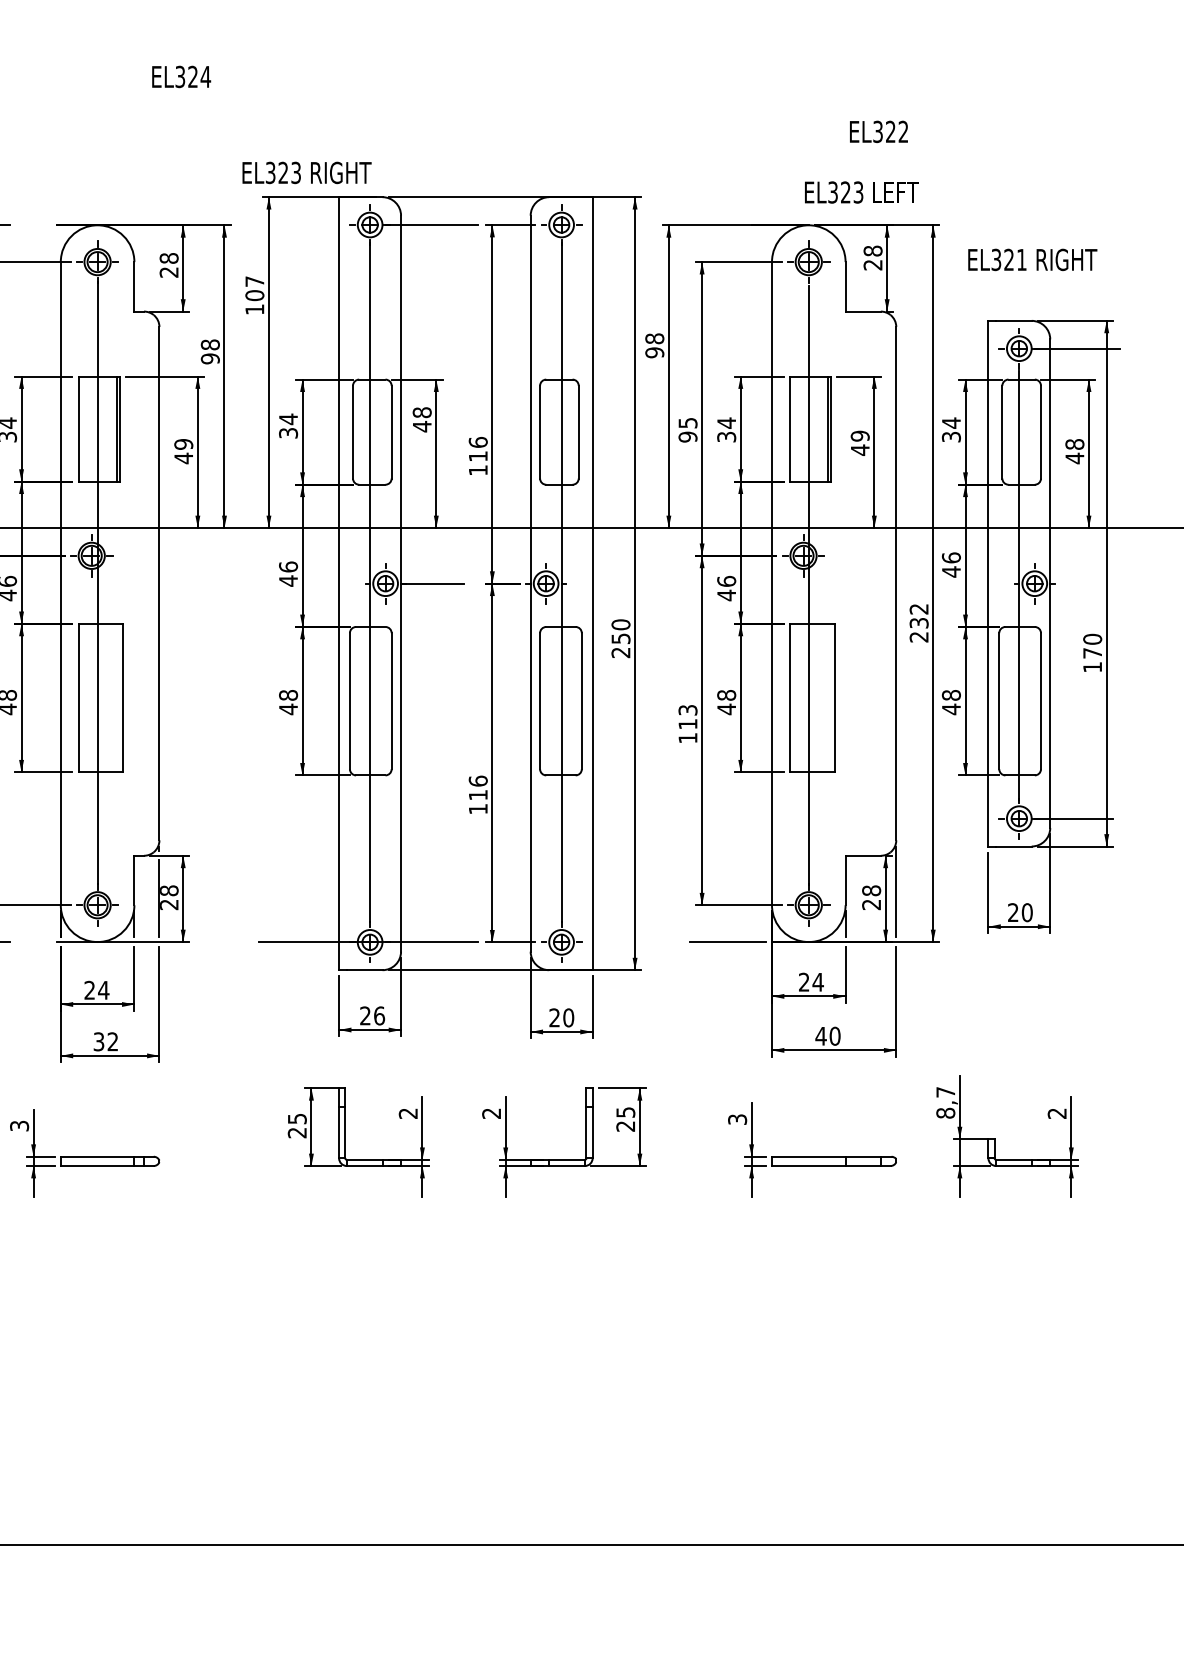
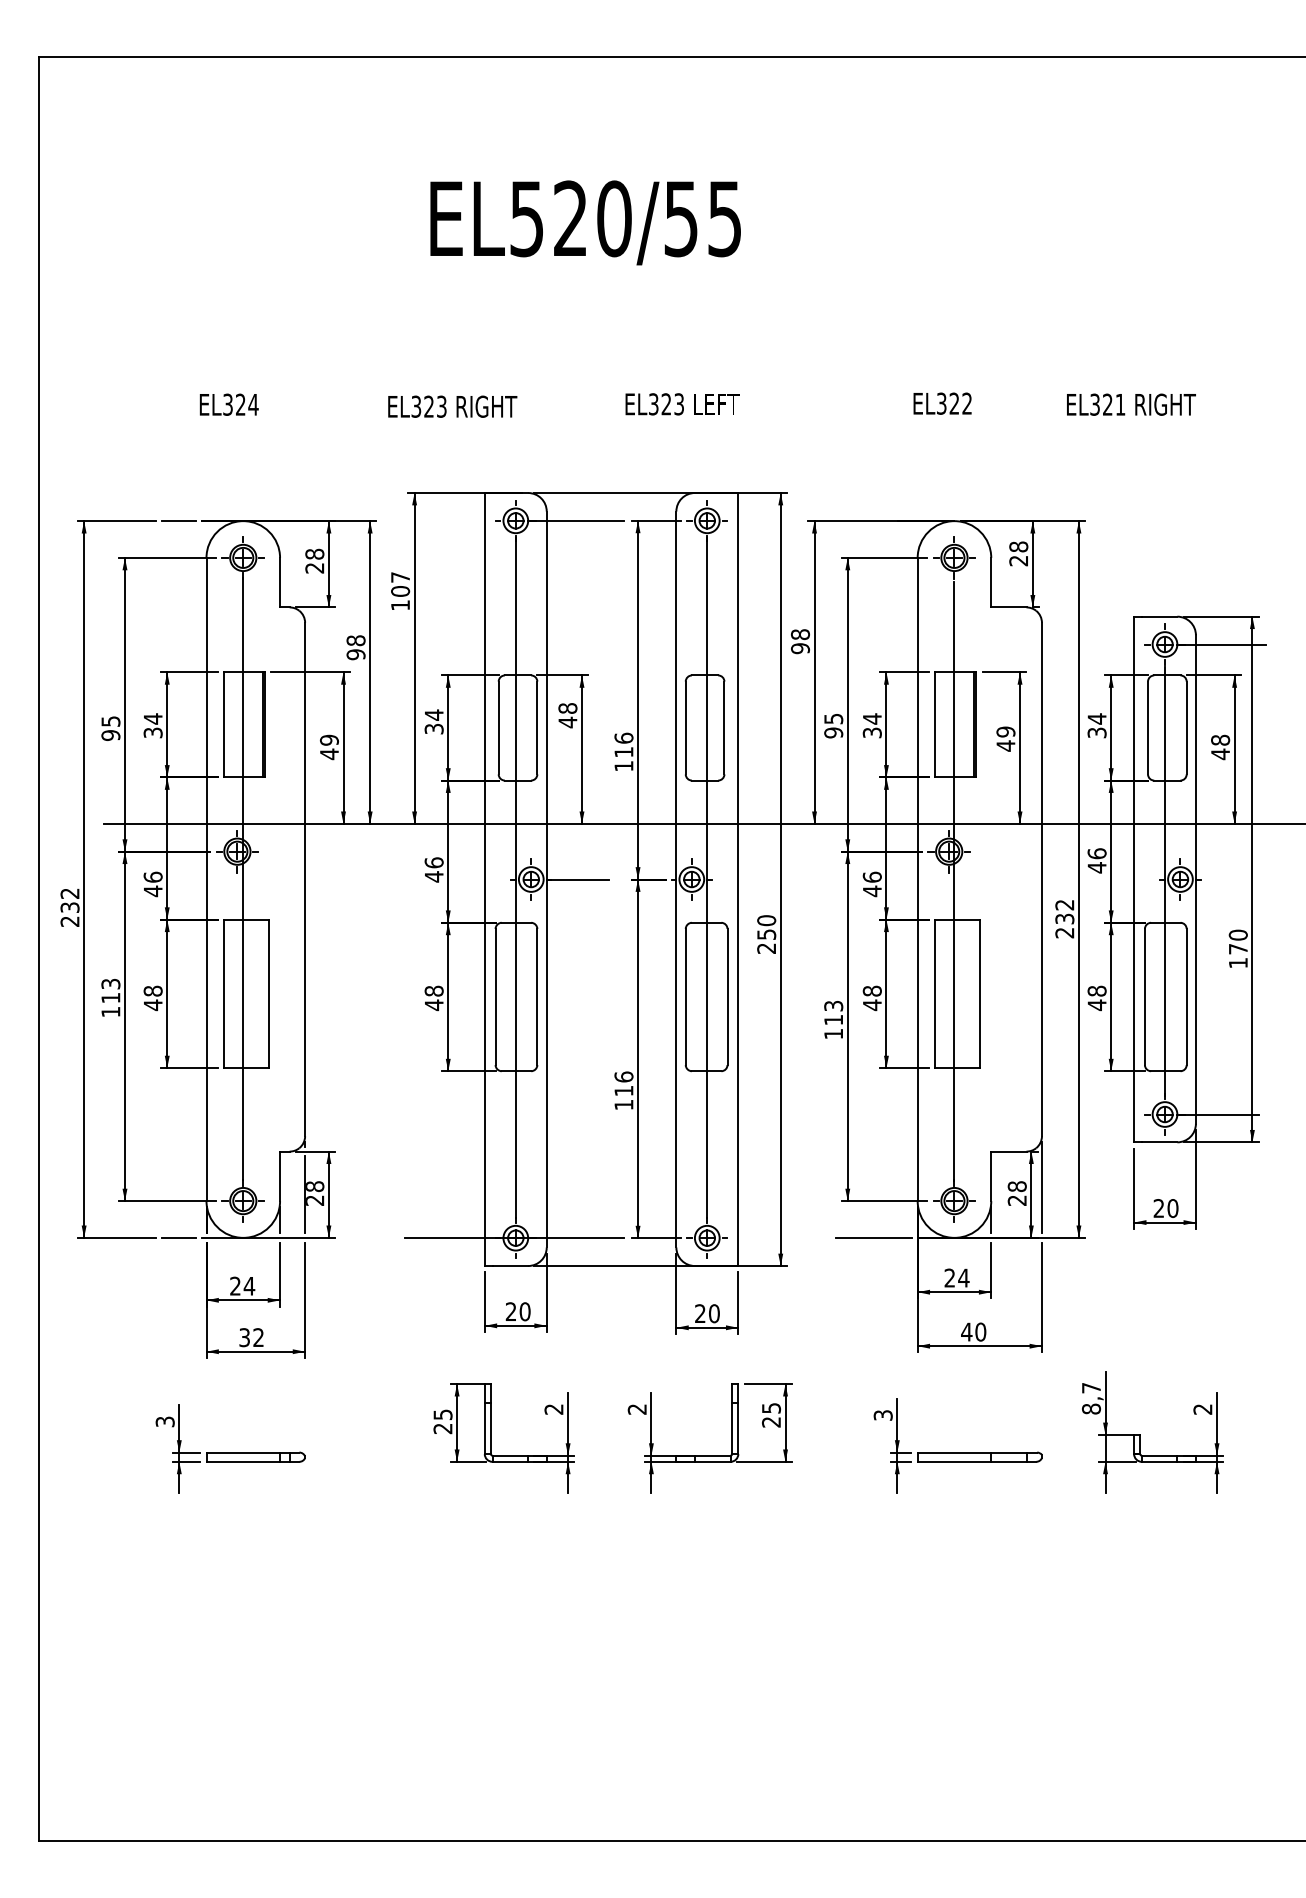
text: (180, 76) -> (228, 404), moved
text: (878, 131) -> (942, 403), moved
text: (306, 172) -> (452, 406), moved
text: (861, 192) -> (682, 404), moved
line: (33, 225) -> (179, 521), added
text: (1032, 259) -> (1131, 404), moved
line: (33, 941) -> (179, 1237), added
text: (378, 1015) -> (524, 1311), 26 -> 20

